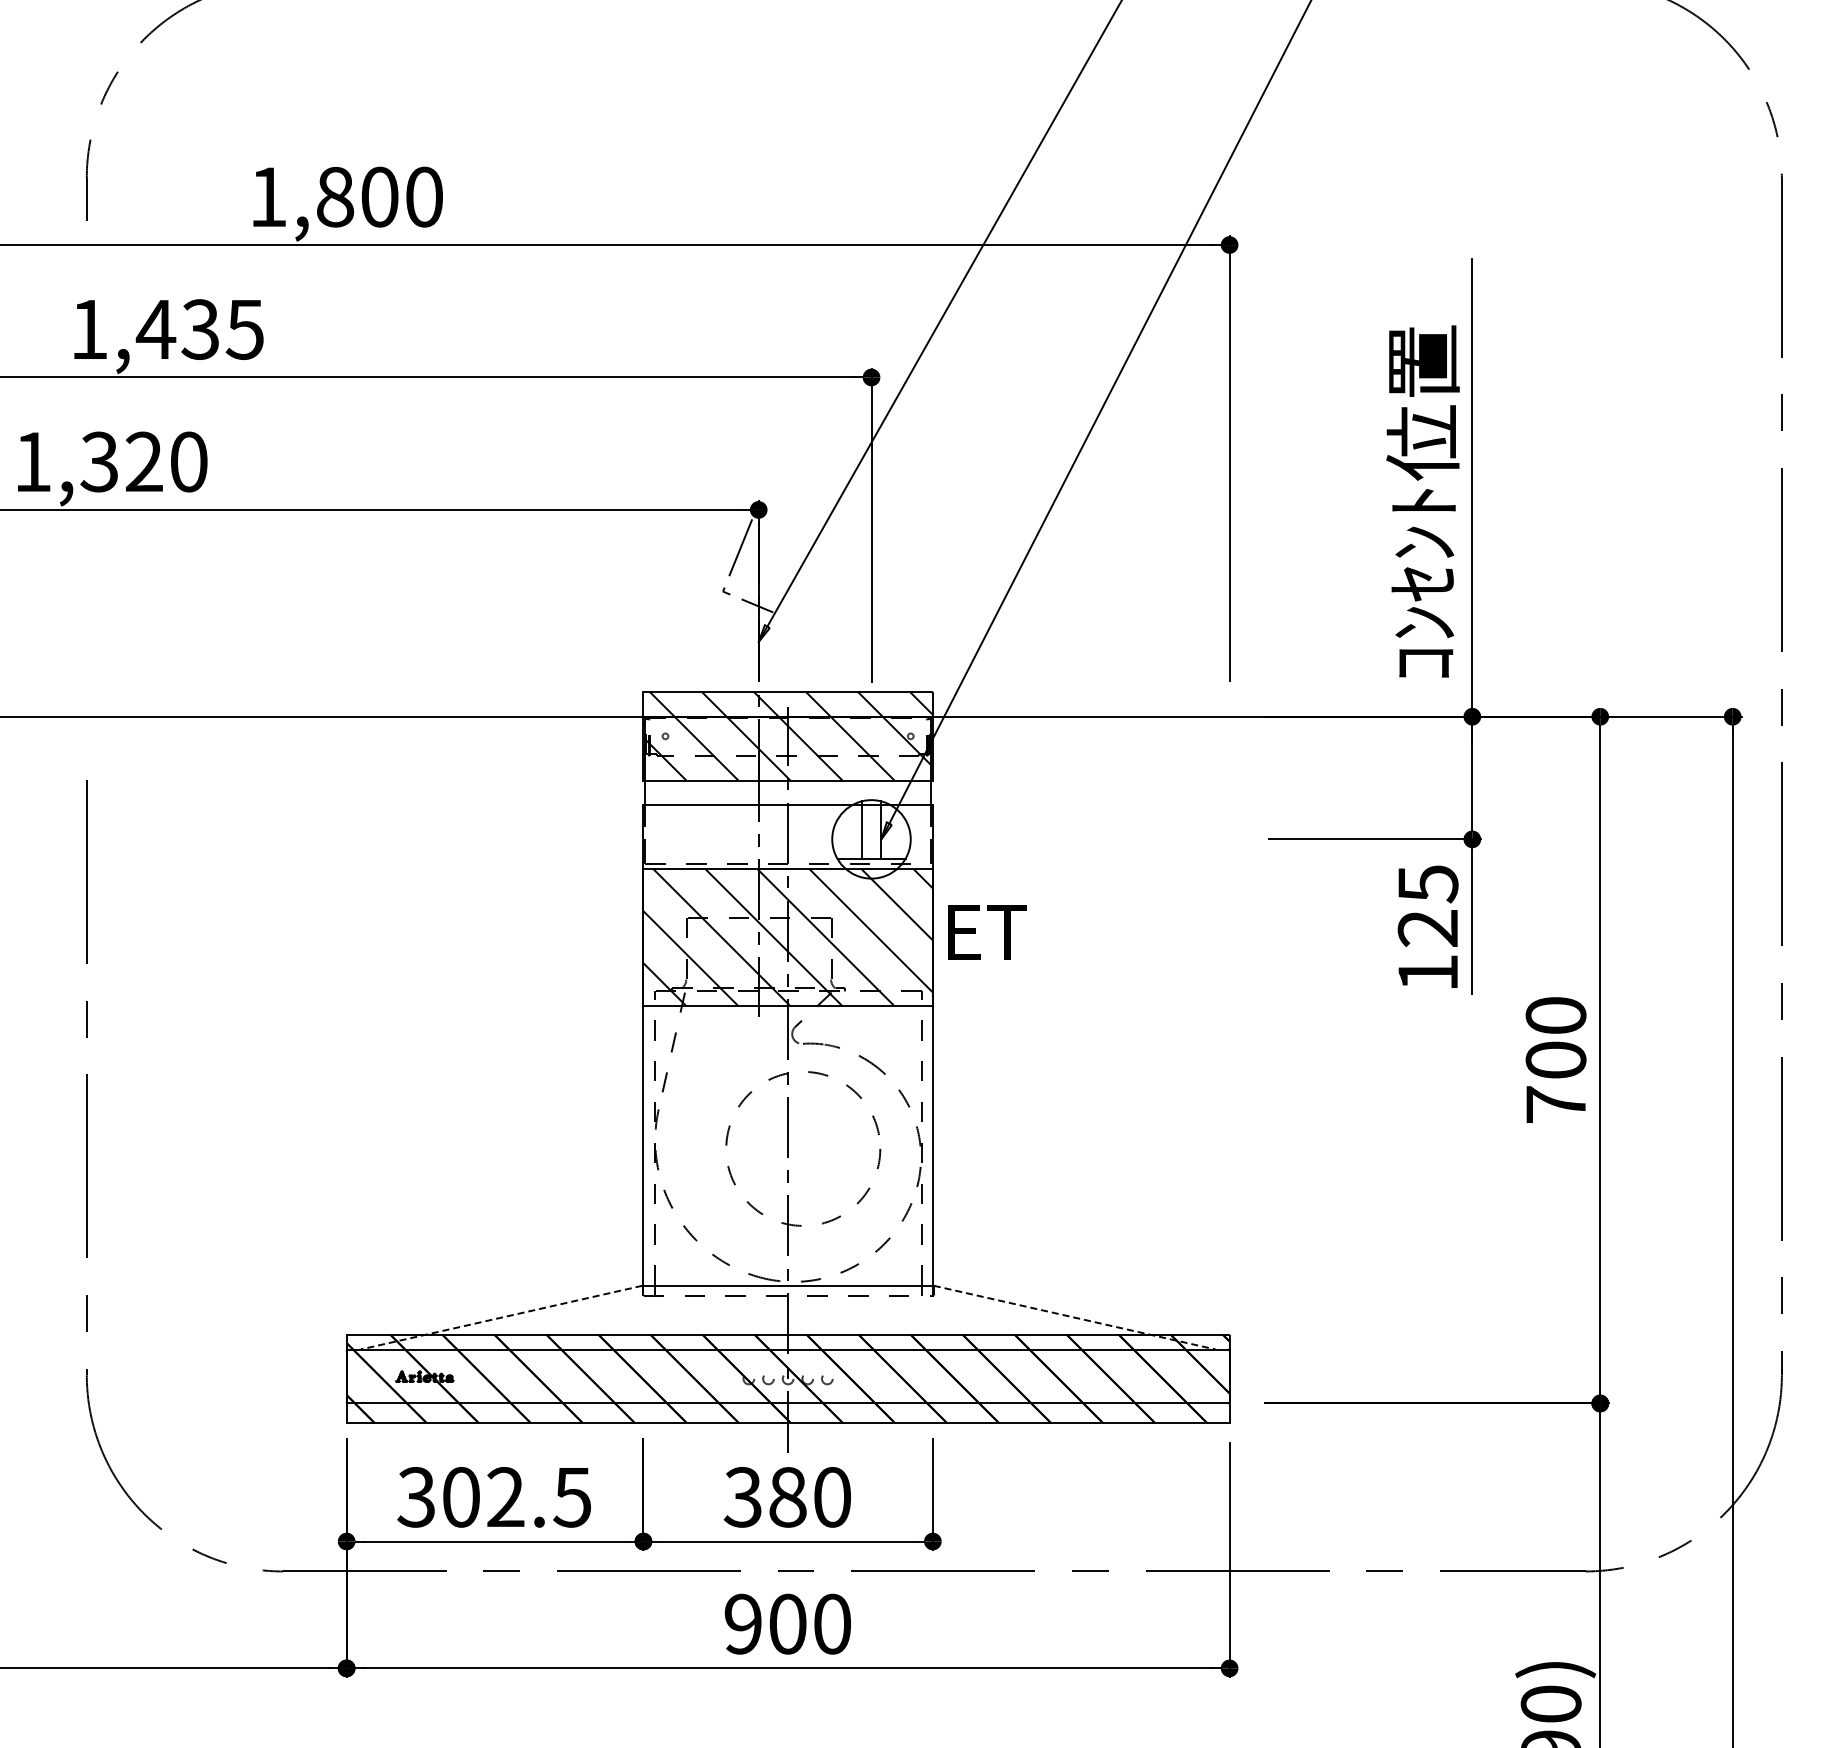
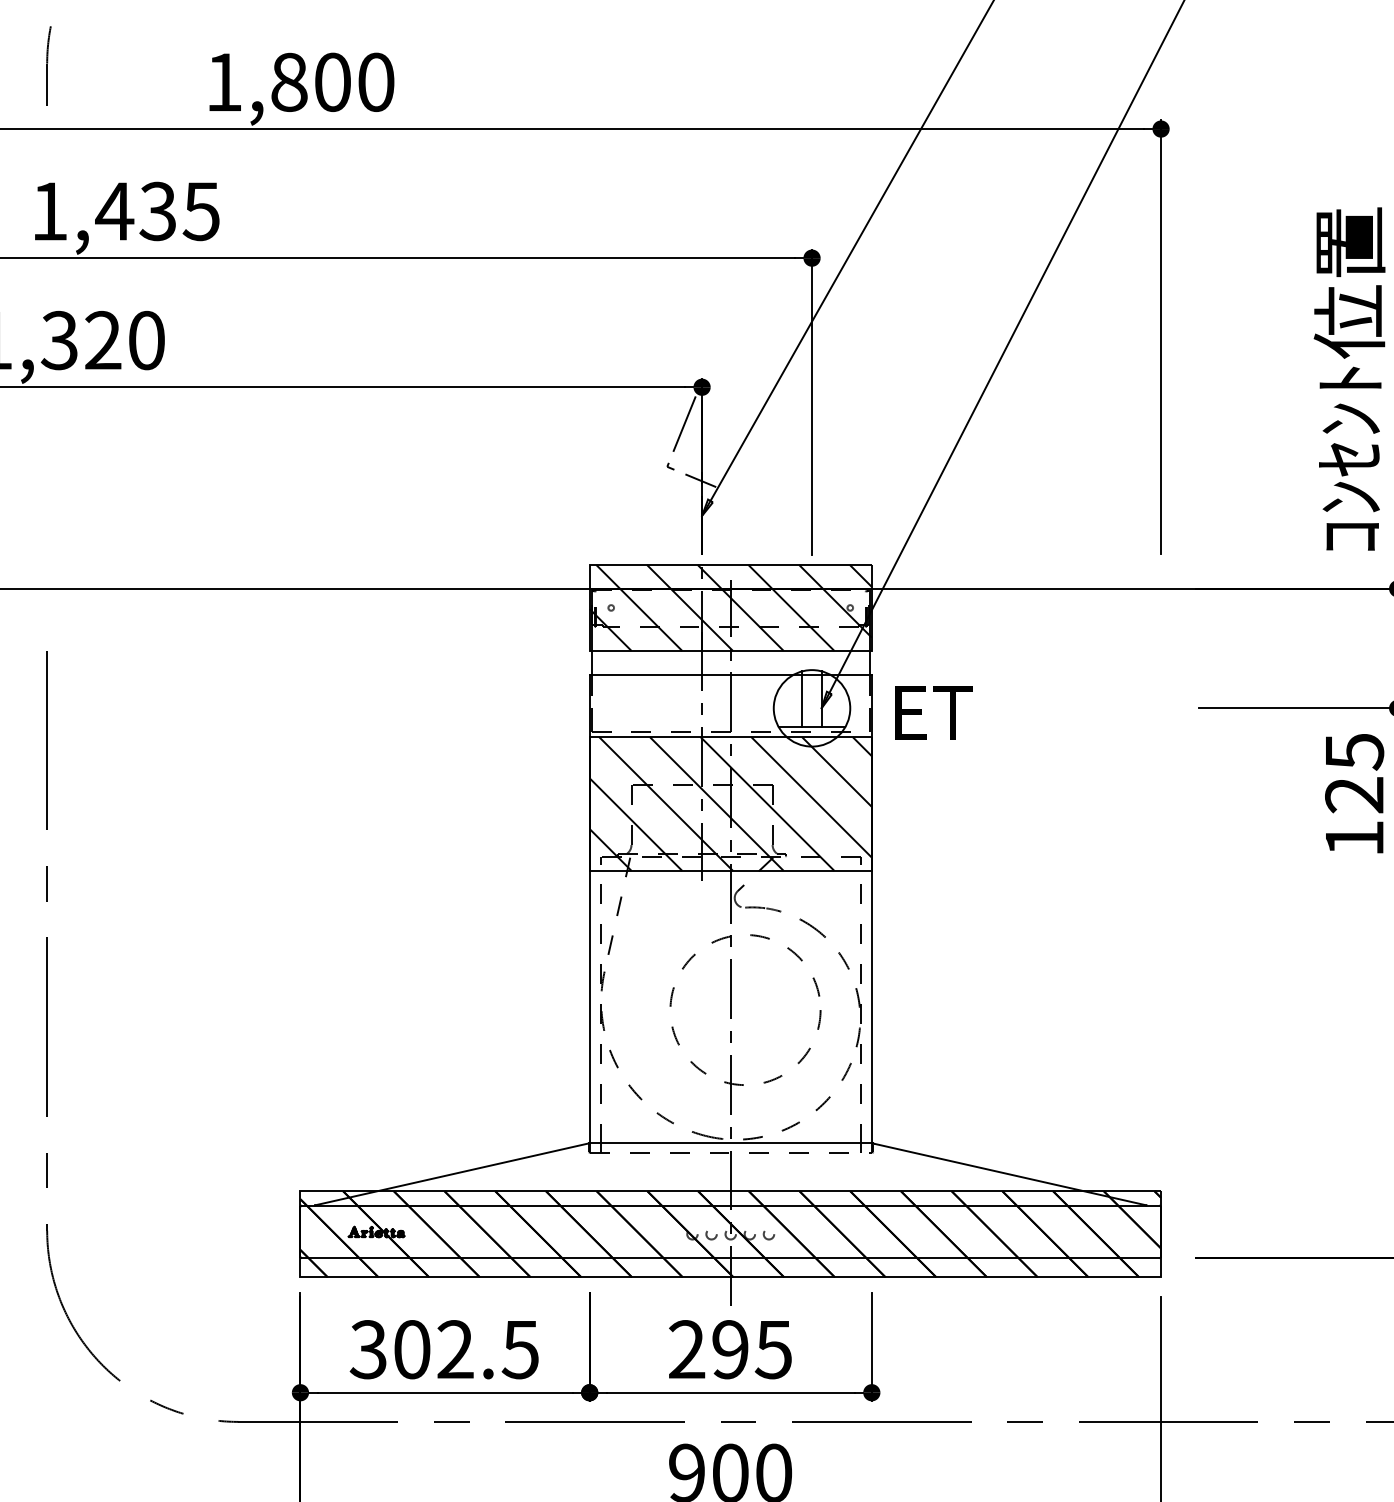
text: (987, 932) -> (933, 713), moved
line: (502, 1317) -> (452, 1174), dashed -> solid
line: (1074, 1317) -> (1009, 1174), dashed -> solid
text: (786, 1497) -> (729, 1349), 380 -> 295

